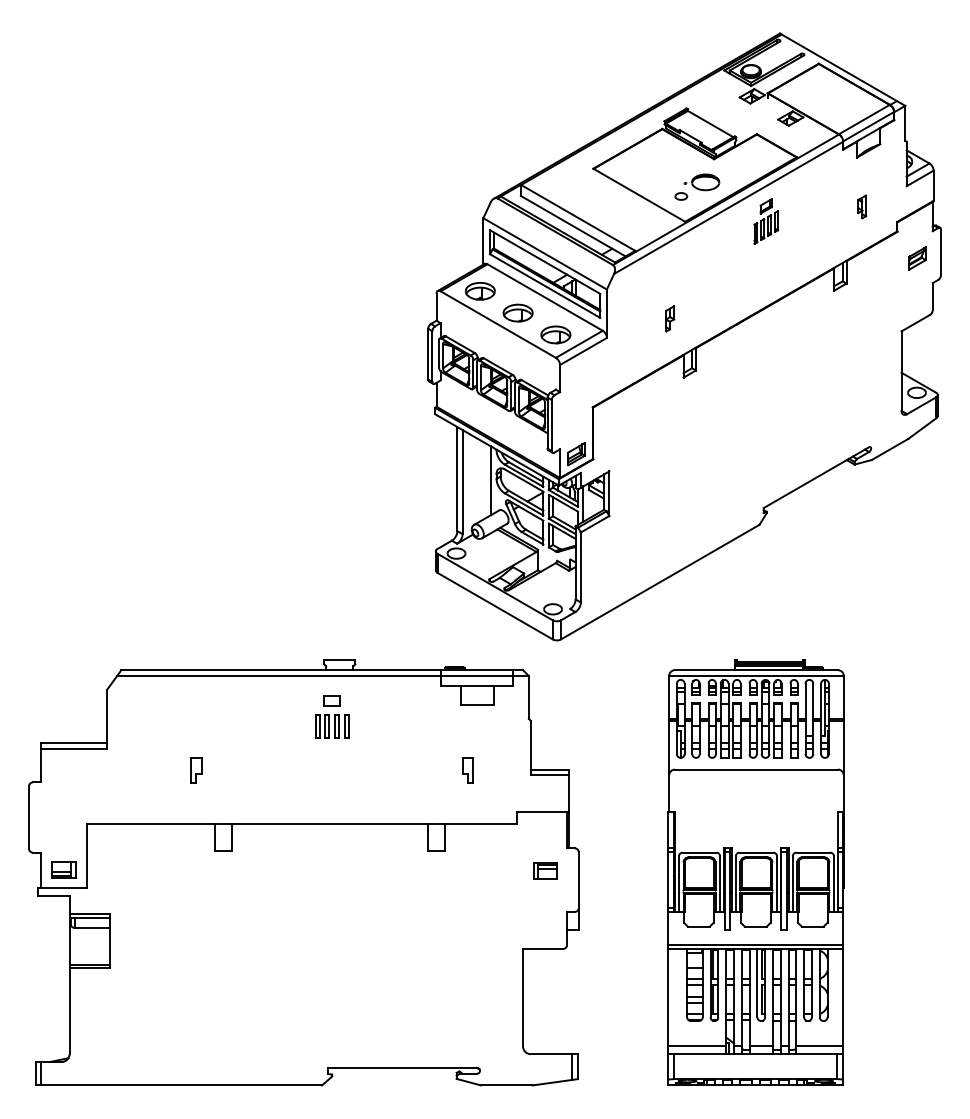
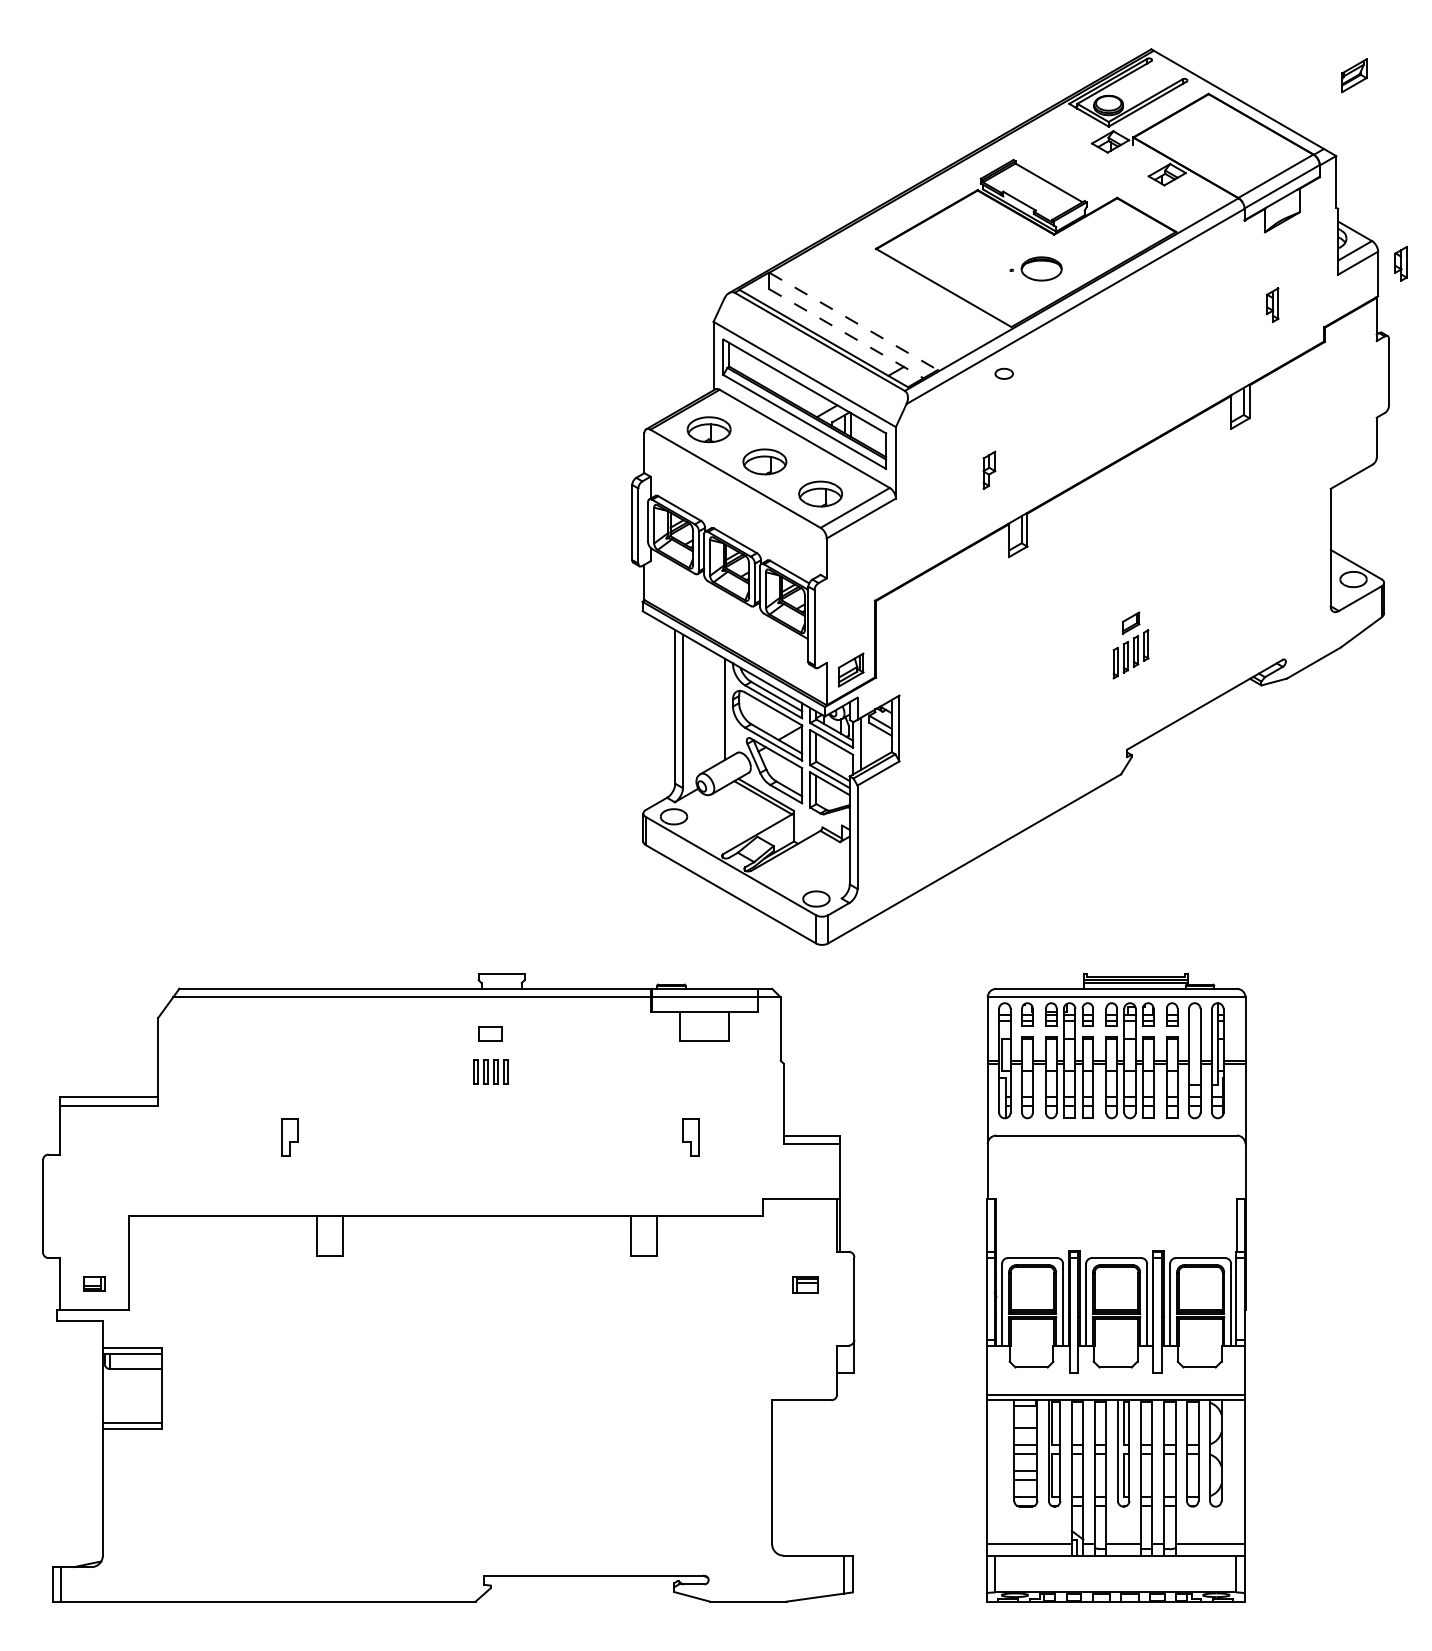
part: (949, 178) -> (1401, 263), added
part: (681, 196) -> (1004, 373), moved
line: (578, 217) -> (853, 320), solid -> dashed
part: (766, 221) -> (1131, 645), moved
line: (573, 226) -> (846, 334), solid -> dashed
part: (917, 258) -> (1354, 75), moved
part: (332, 726) -> (490, 1071), size x0.7
part: (63, 869) -> (93, 1282), size x0.6
part: (545, 870) -> (805, 1284), size x0.7

